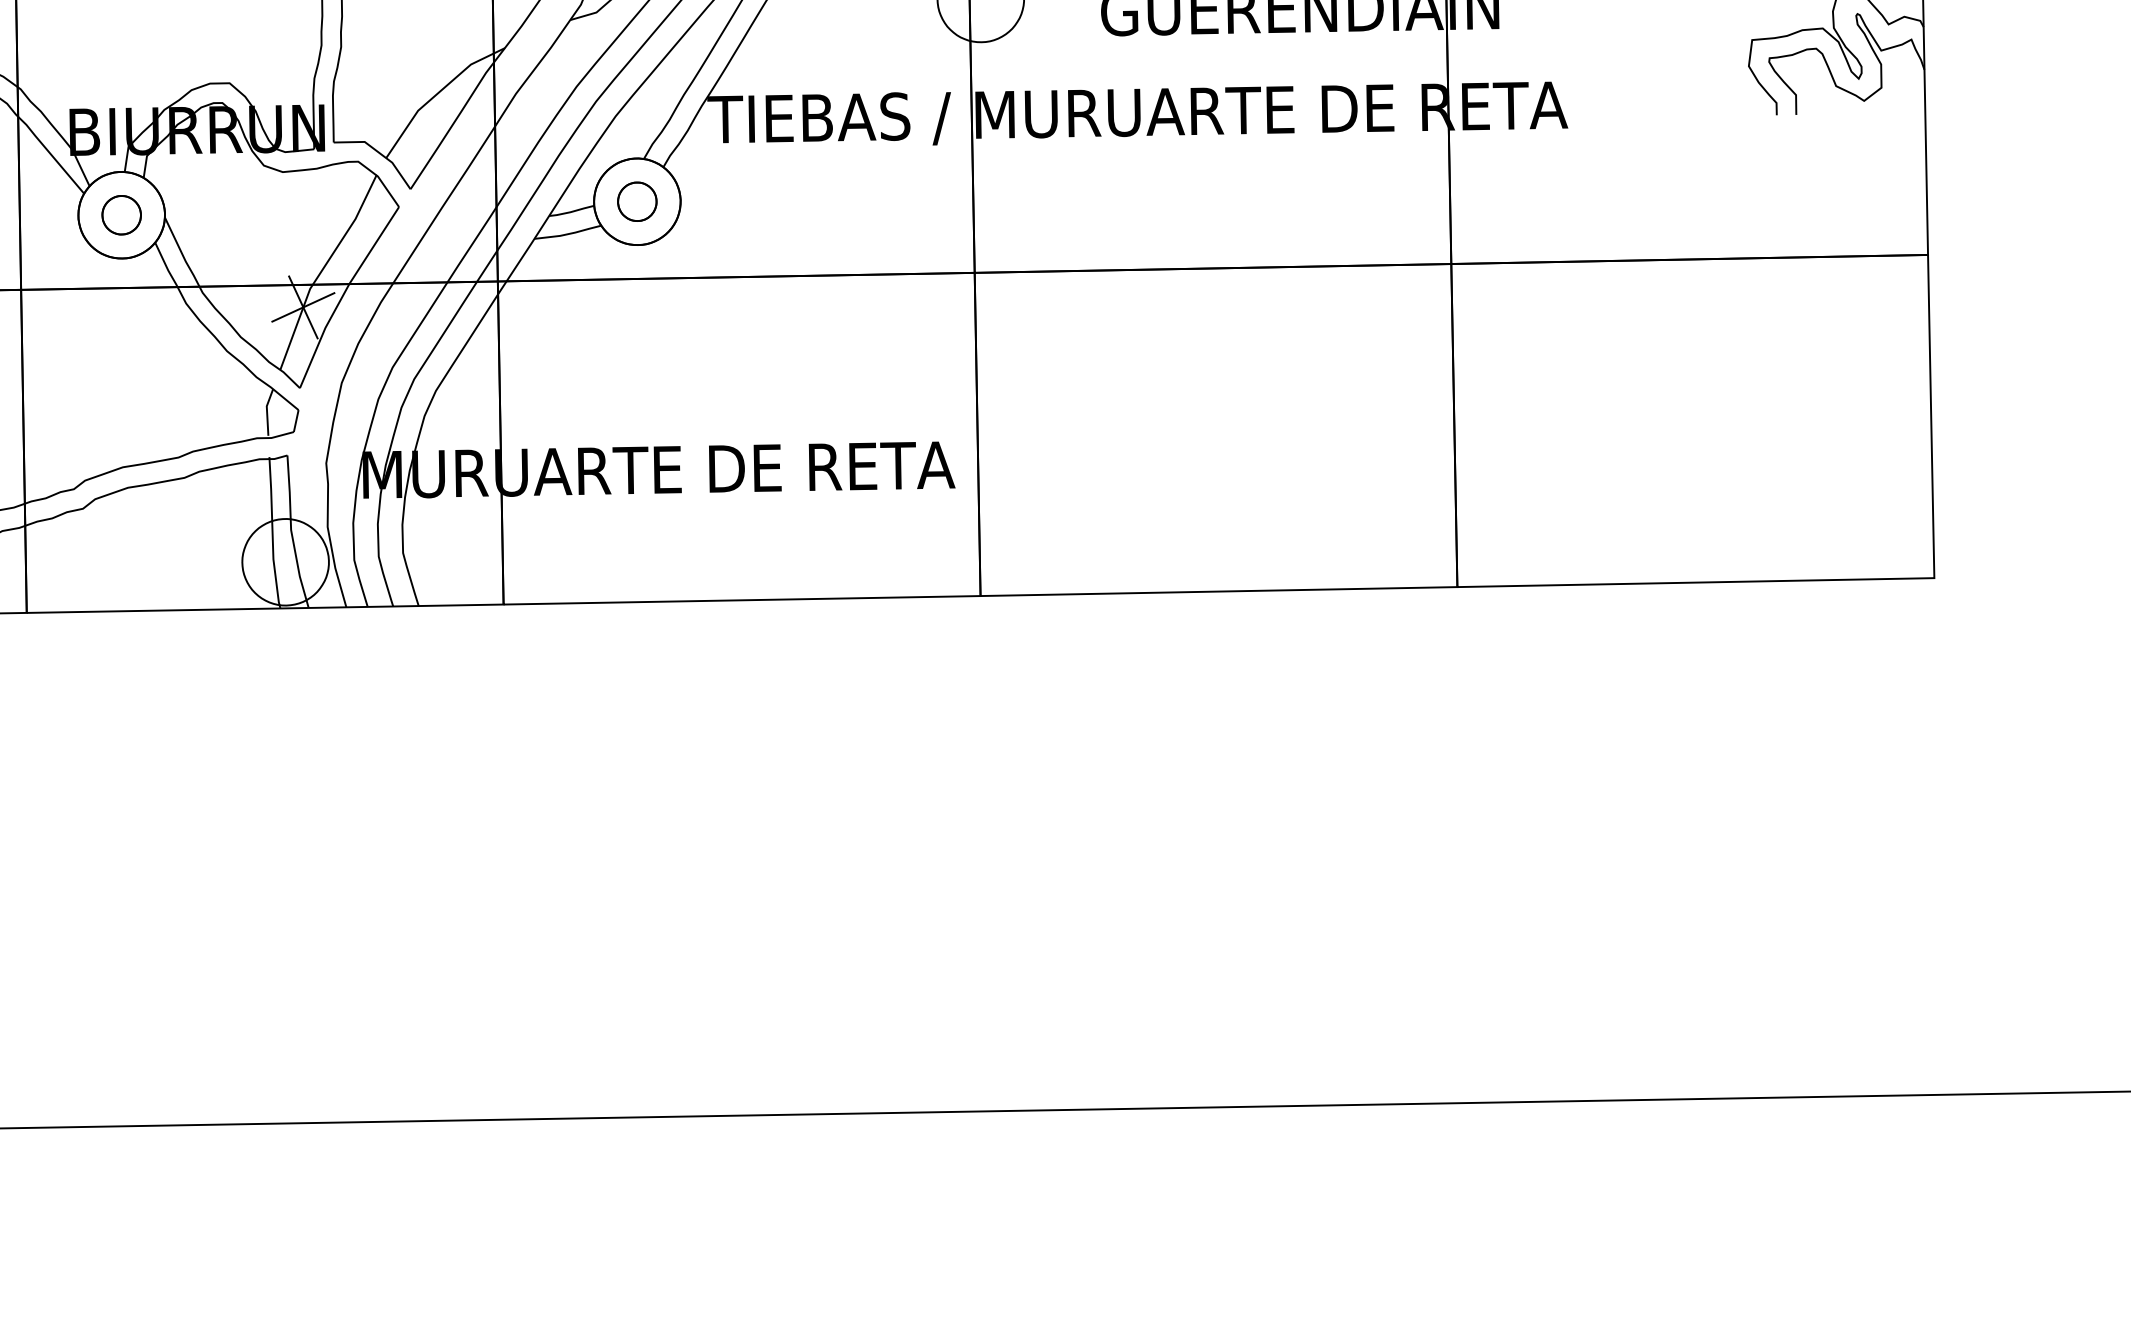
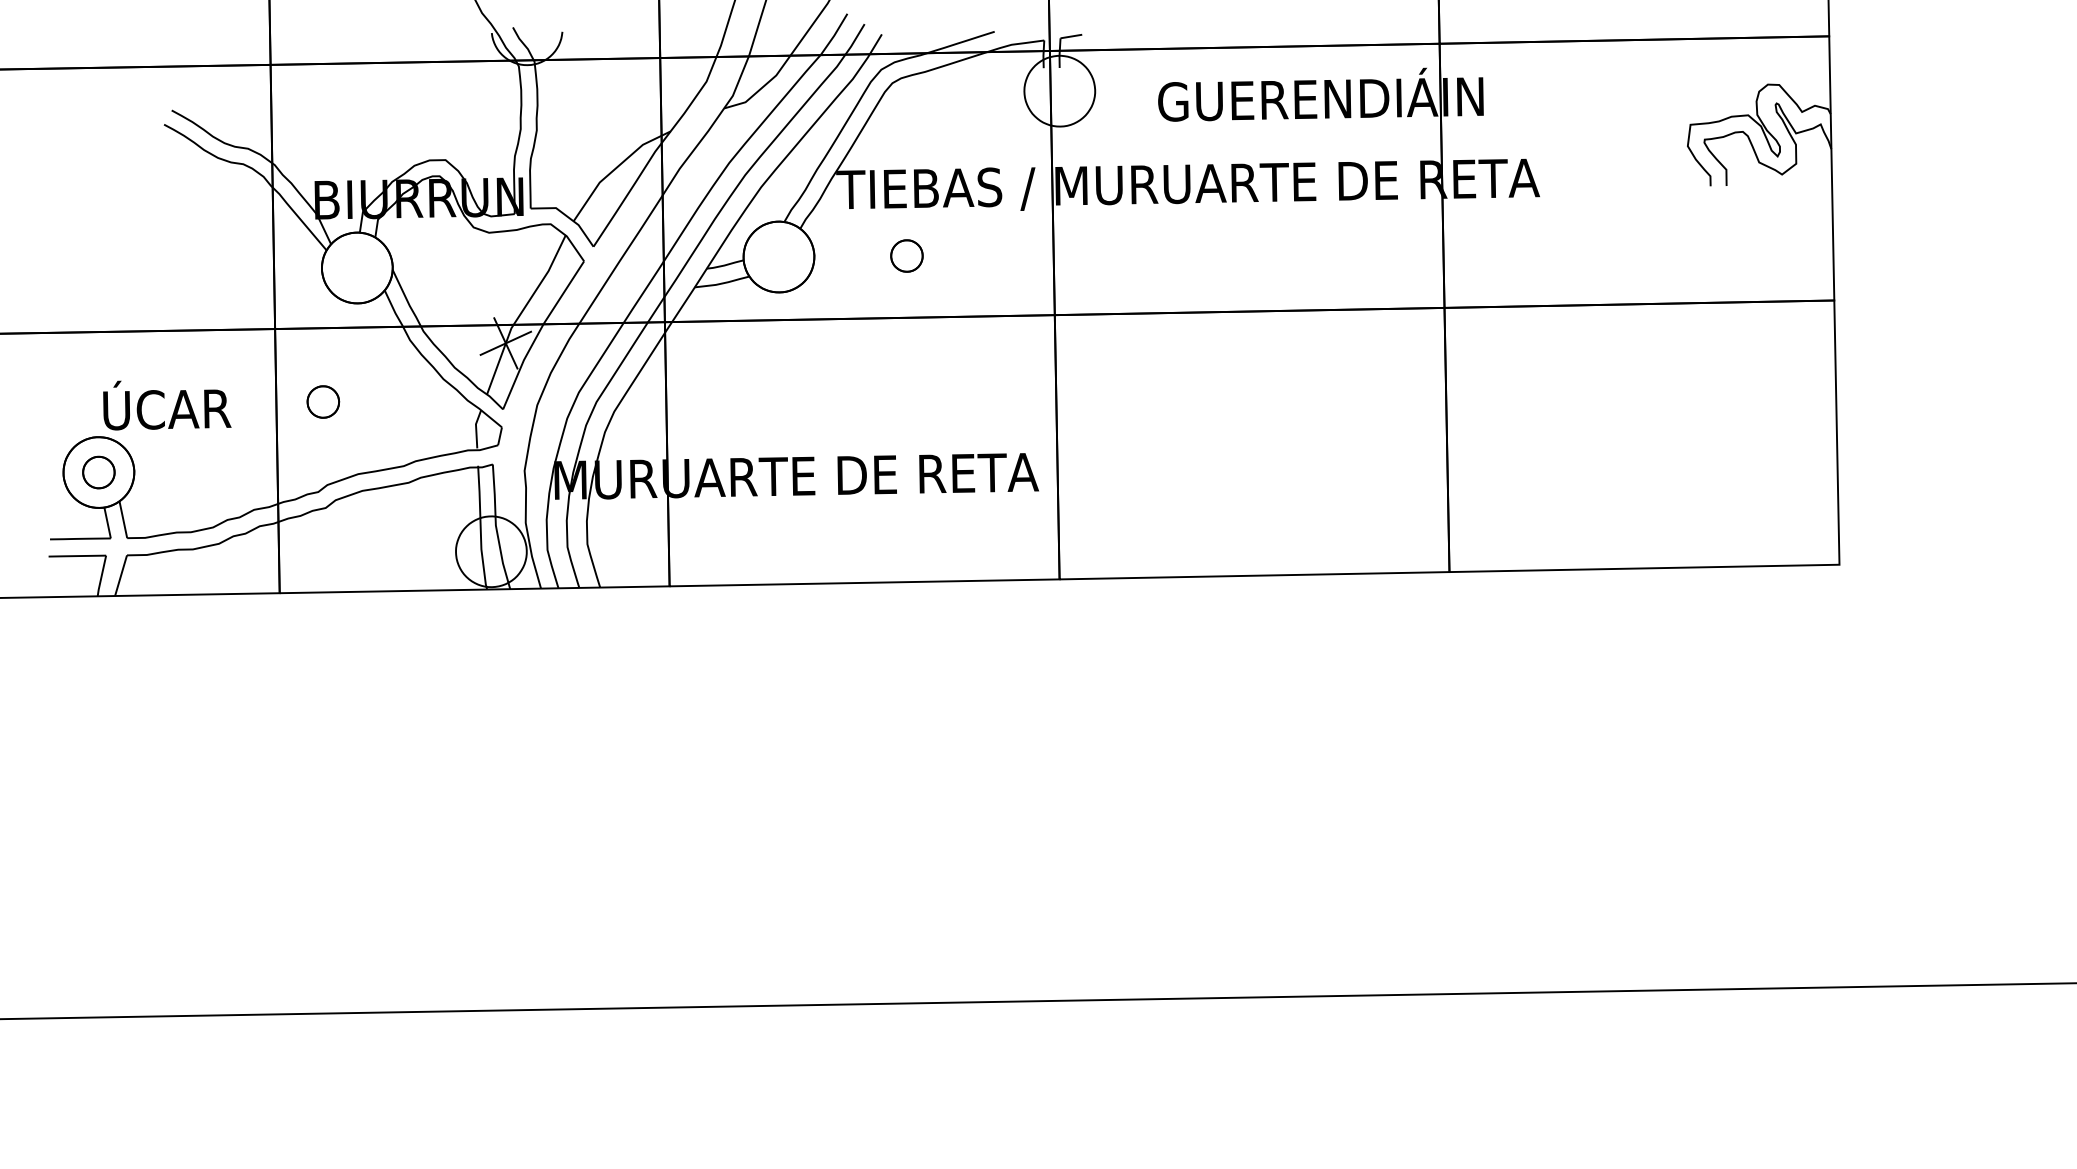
part: (636, 201) -> (906, 255), moved
part: (121, 214) -> (323, 401), moved

